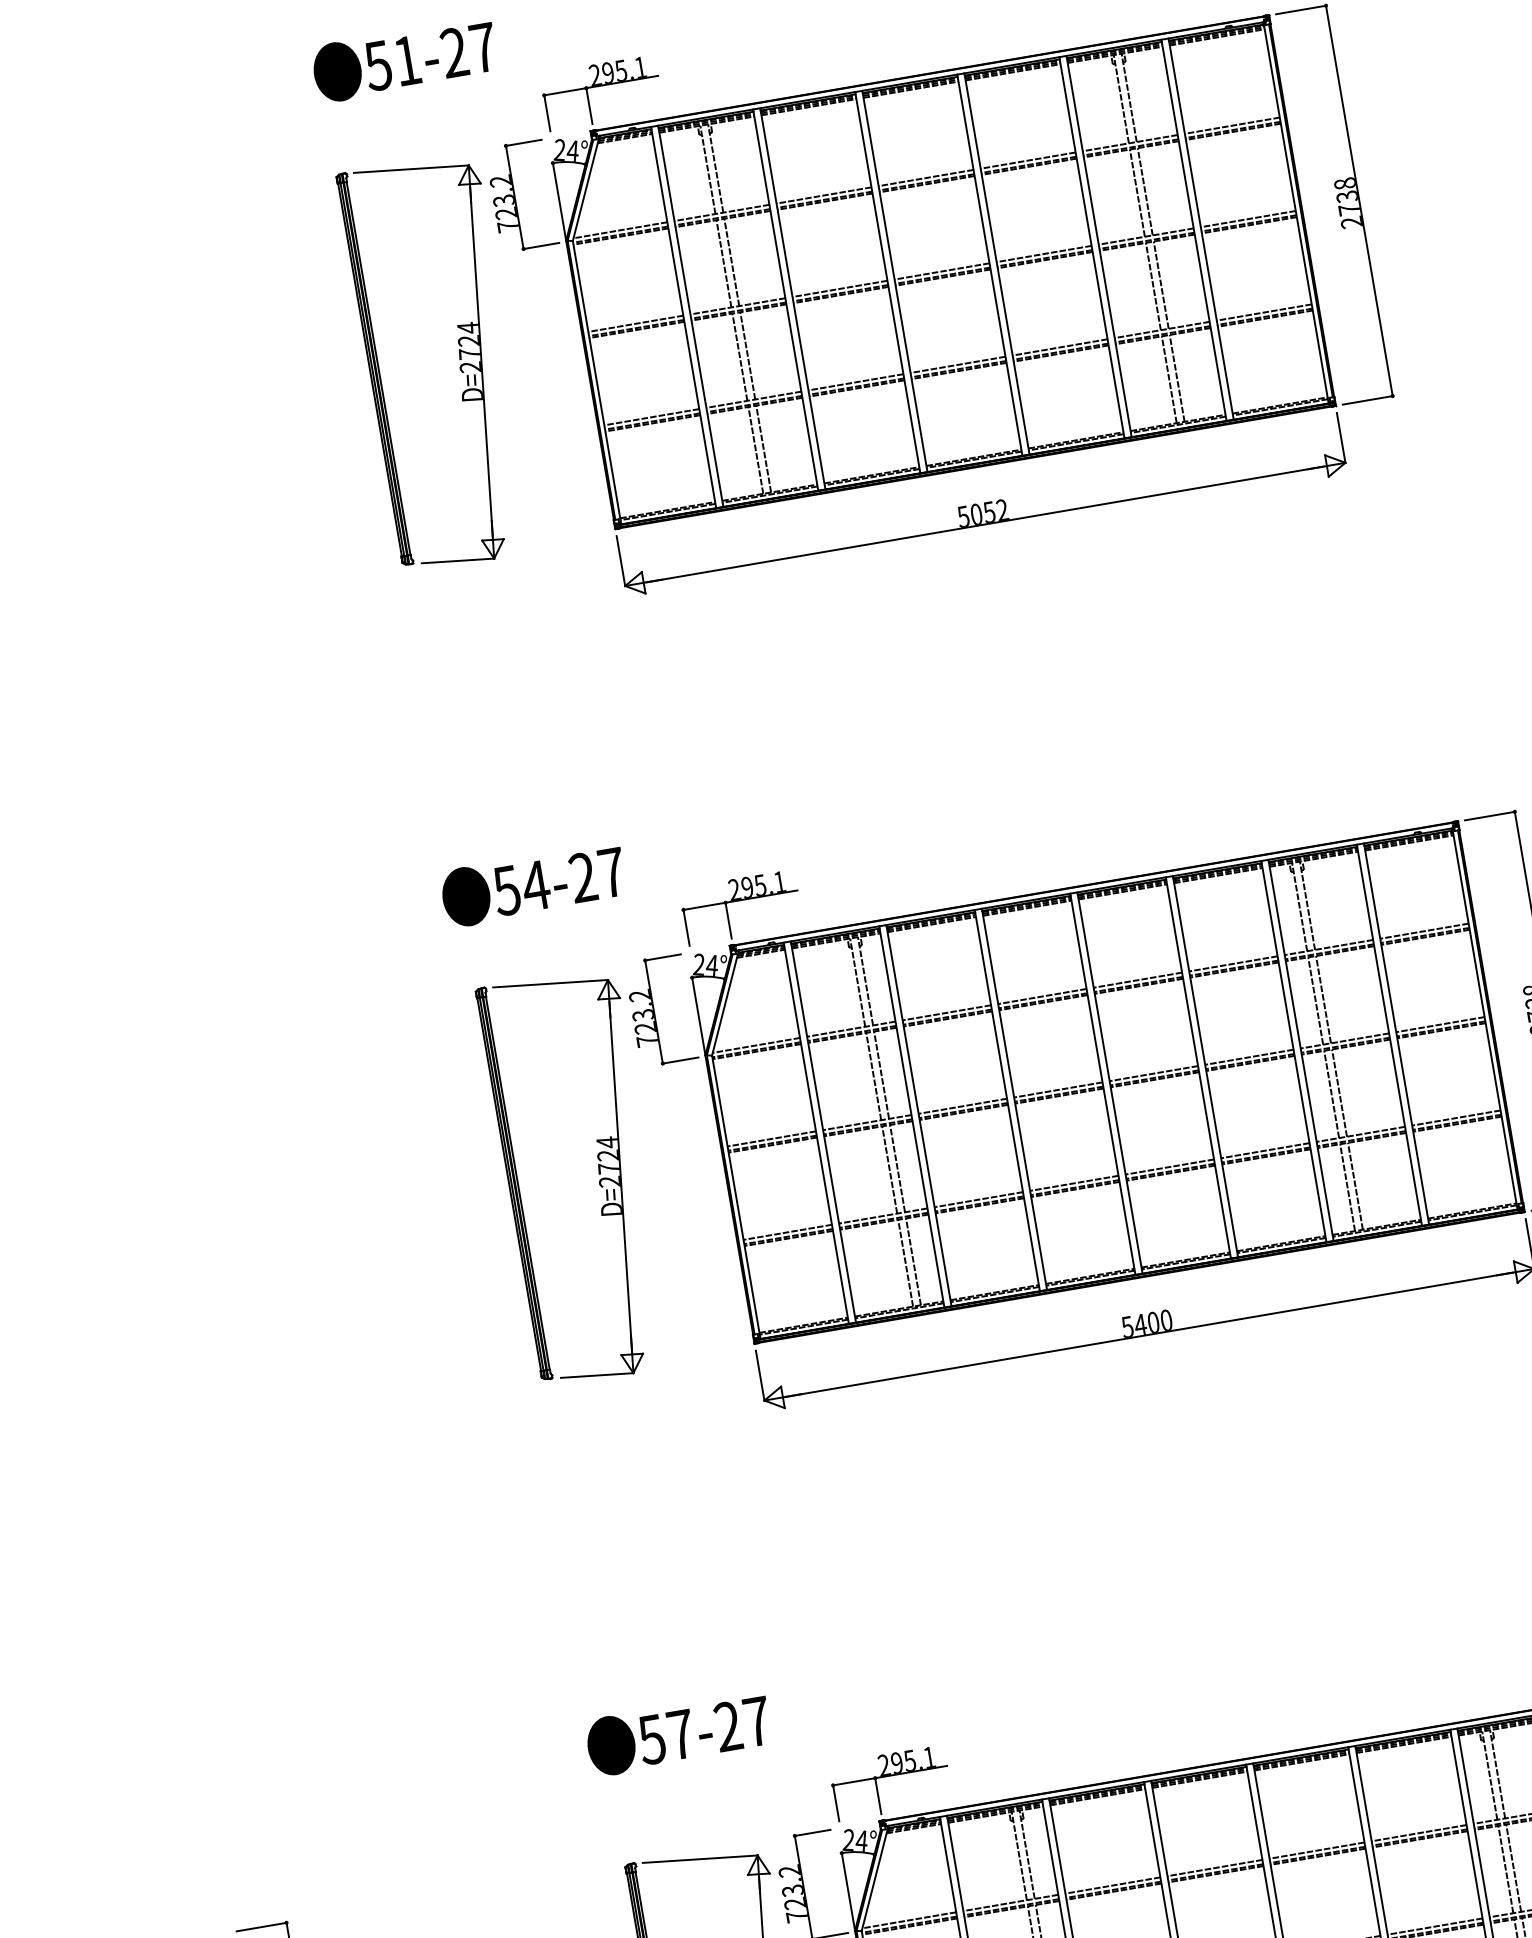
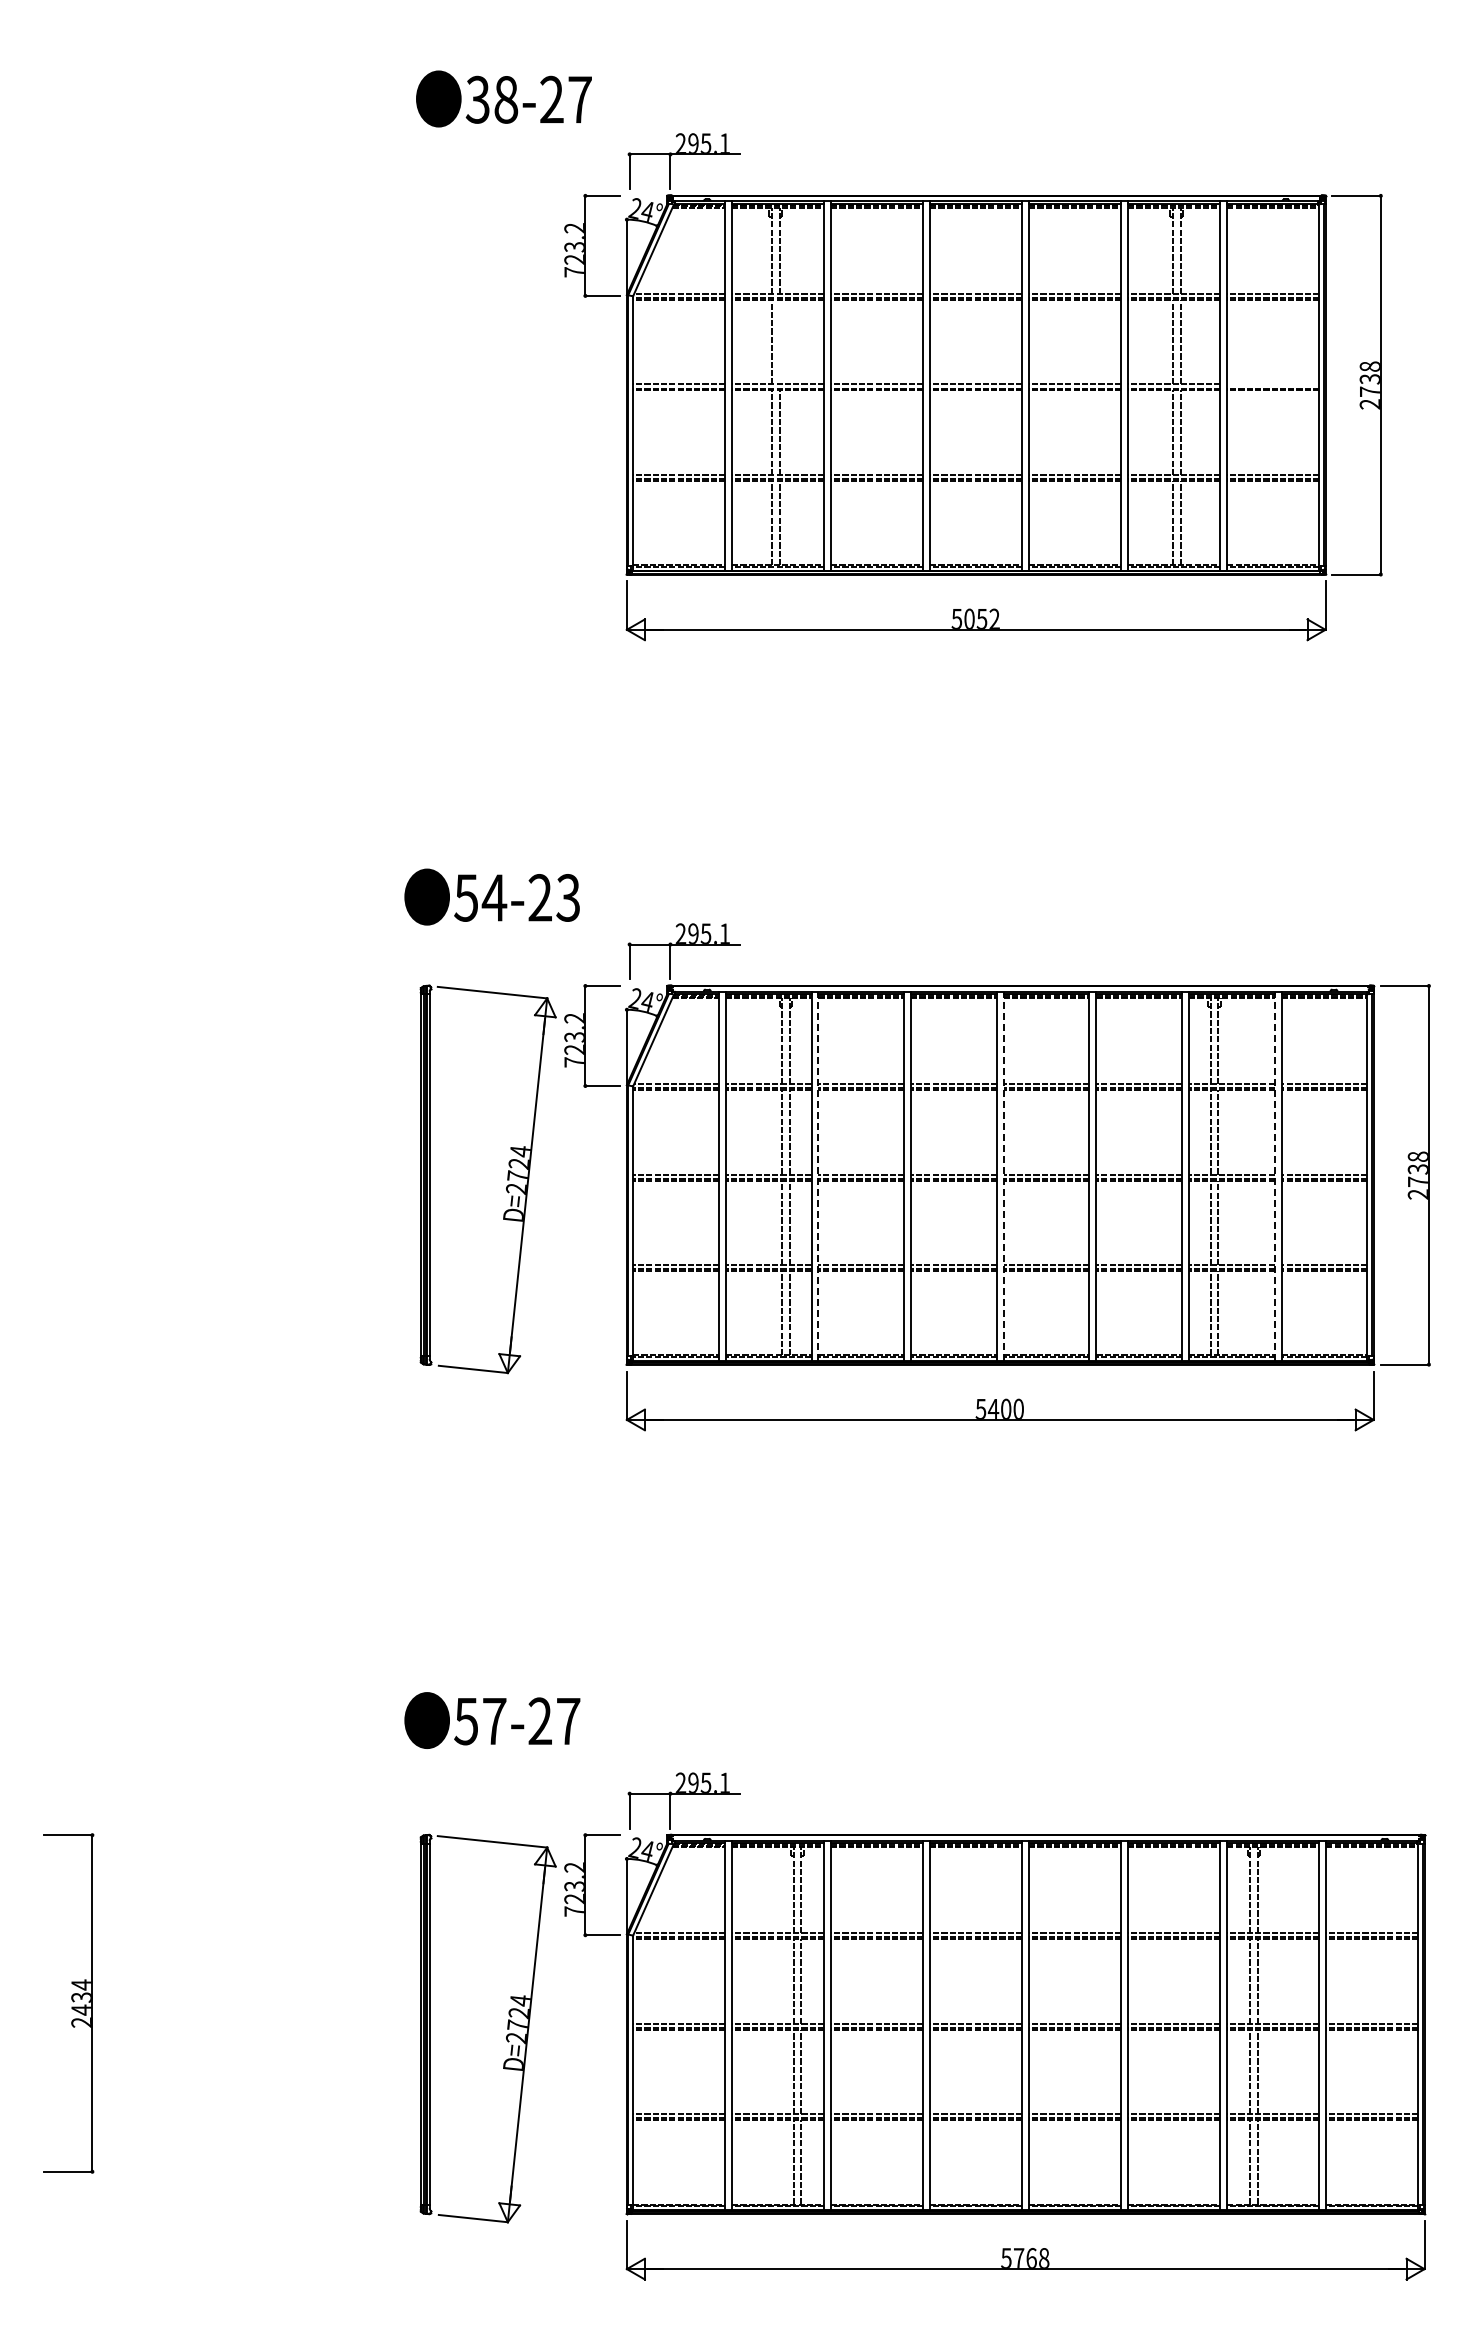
text: (393, 62) -> (492, 99), 51-27 -> 38-27
line: (1248, 219) -> (1273, 384), removed
line: (731, 261) -> (779, 341), removed
part: (459, 358) -> (507, 388), removed
text: (612, 872) -> (568, 897), 54-27 -> 54-23
line: (1389, 1035) -> (1274, 1176), solid -> dashed
line: (1109, 1083) -> (1003, 1176), solid -> dashed
line: (919, 1115) -> (818, 1176), solid -> dashed

